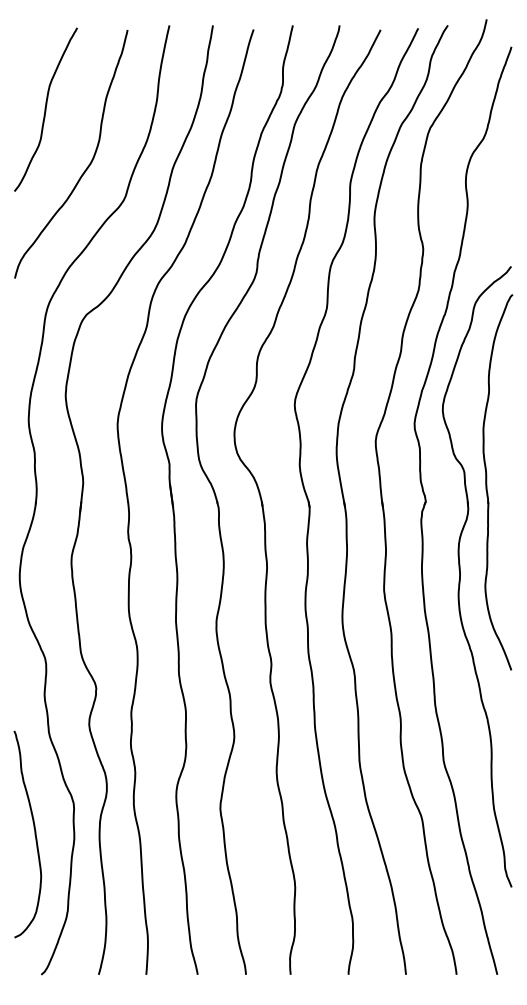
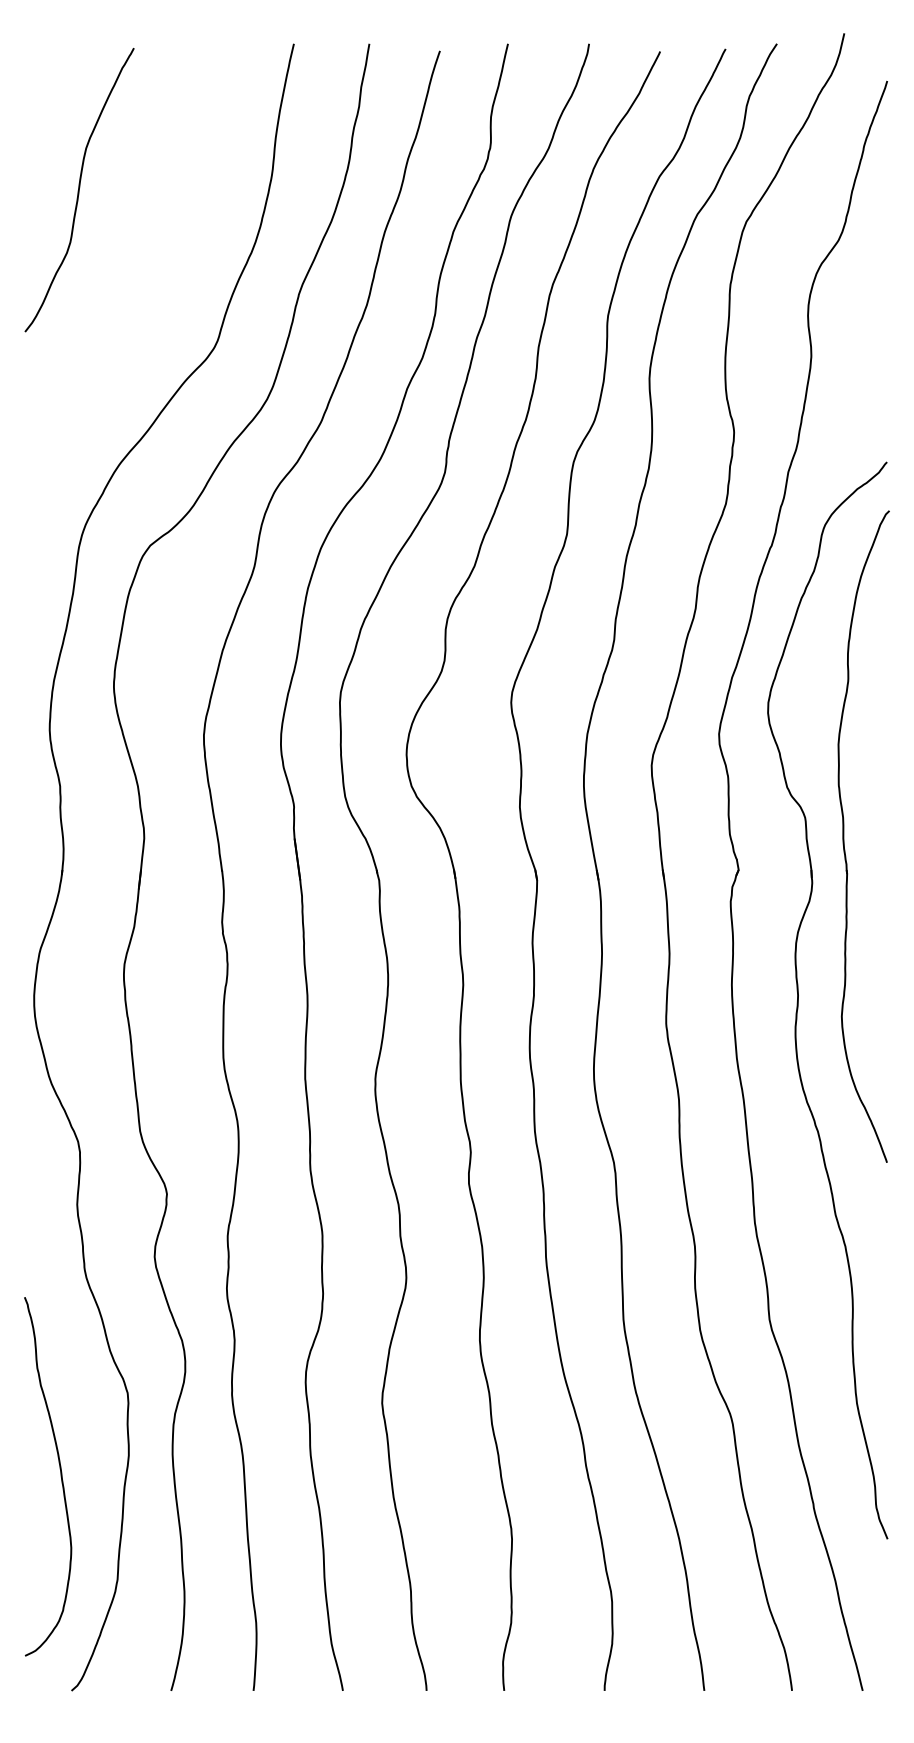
curve: (88, 164) -> (153, 285), removed
curve: (34, 834) -> (59, 1476), moved

